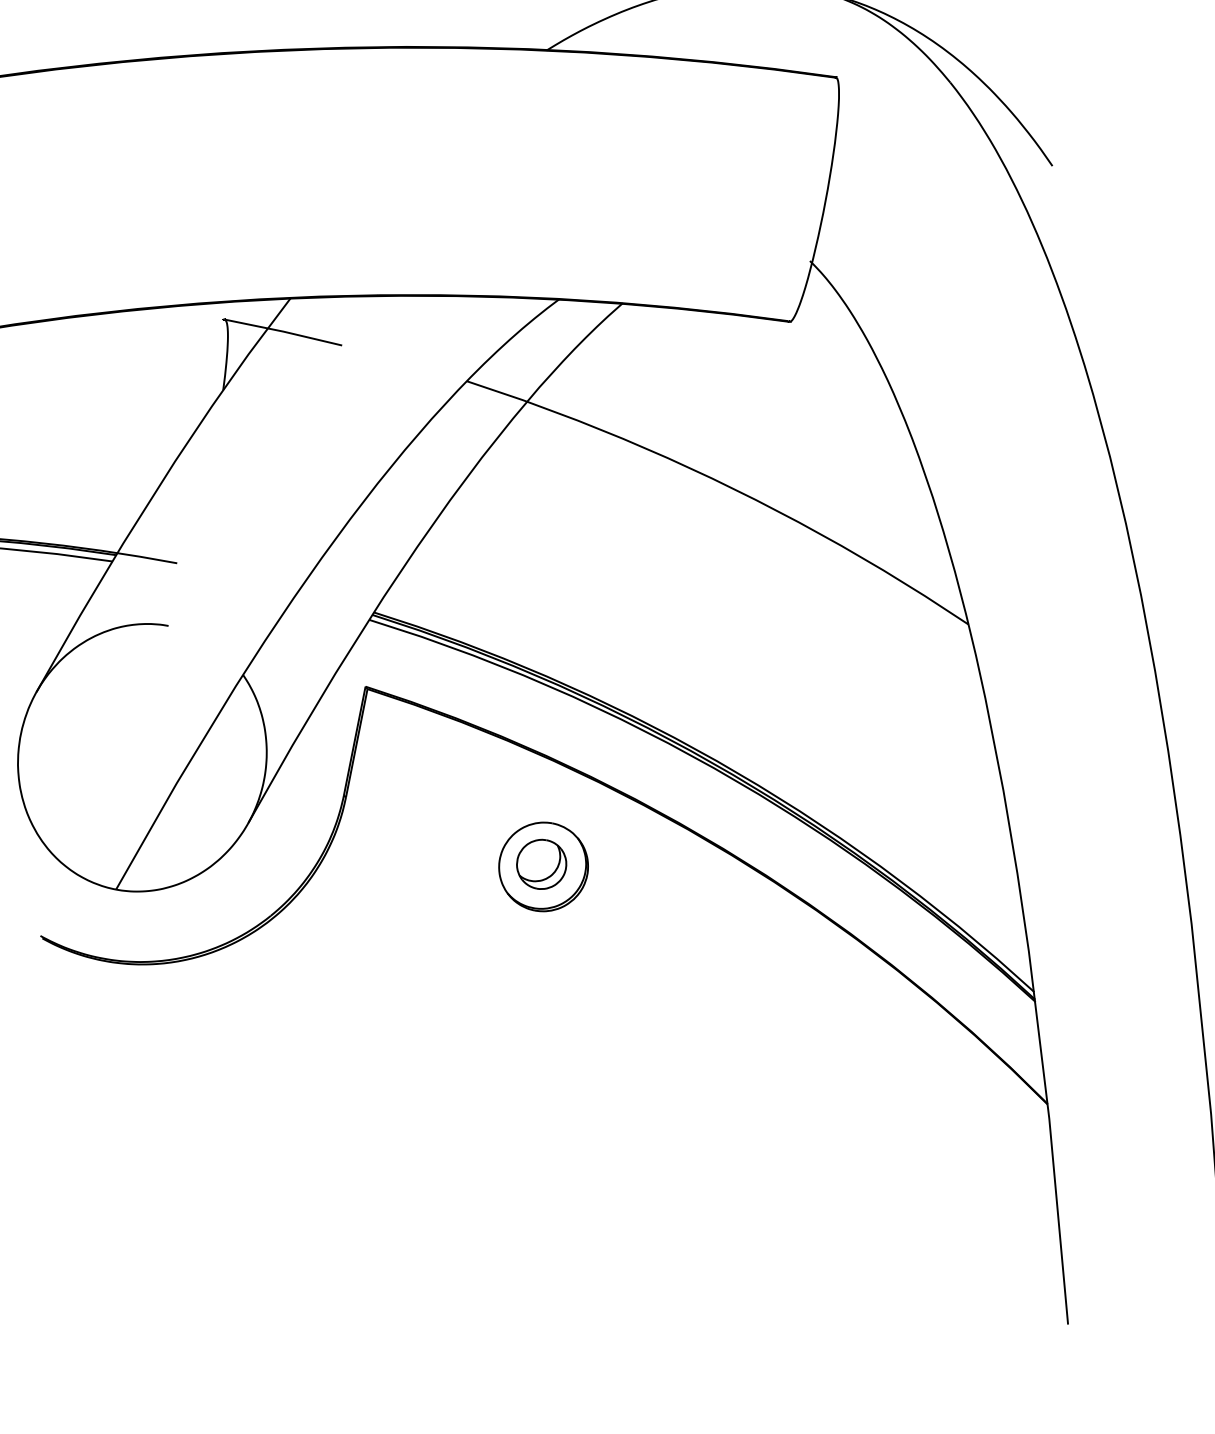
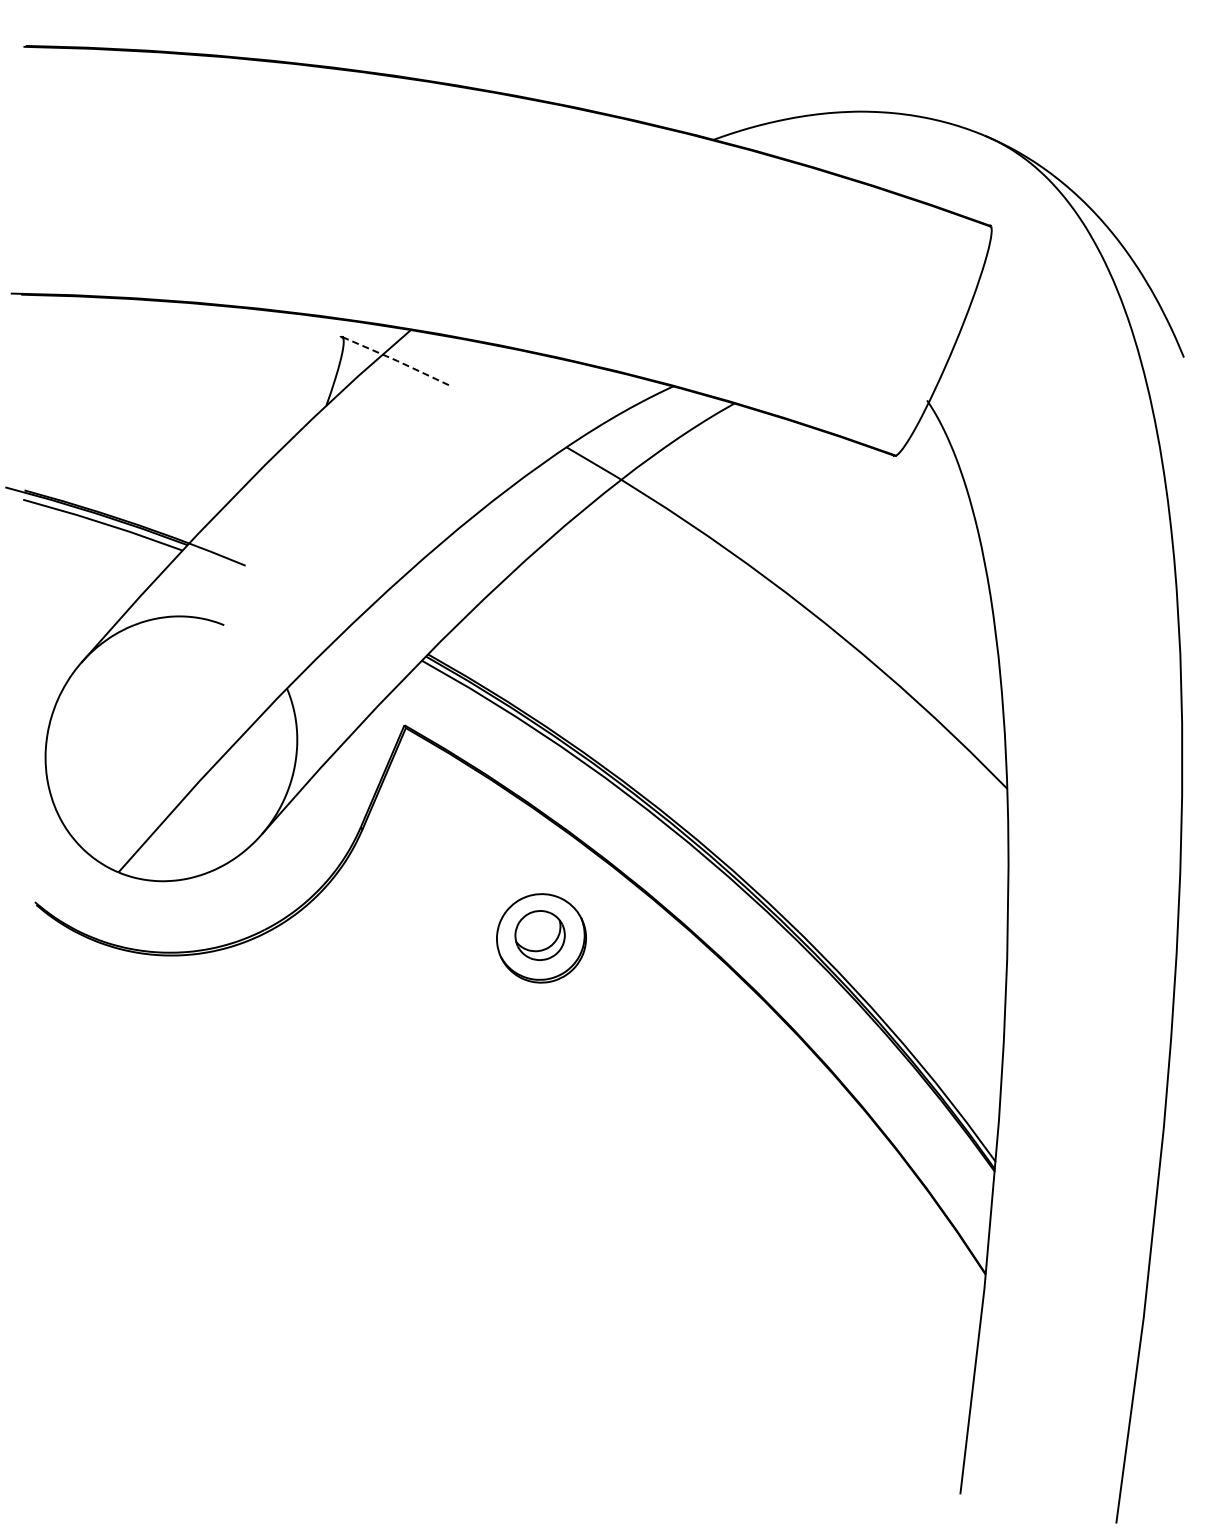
line: (283, 332) -> (397, 361), solid -> dashed

